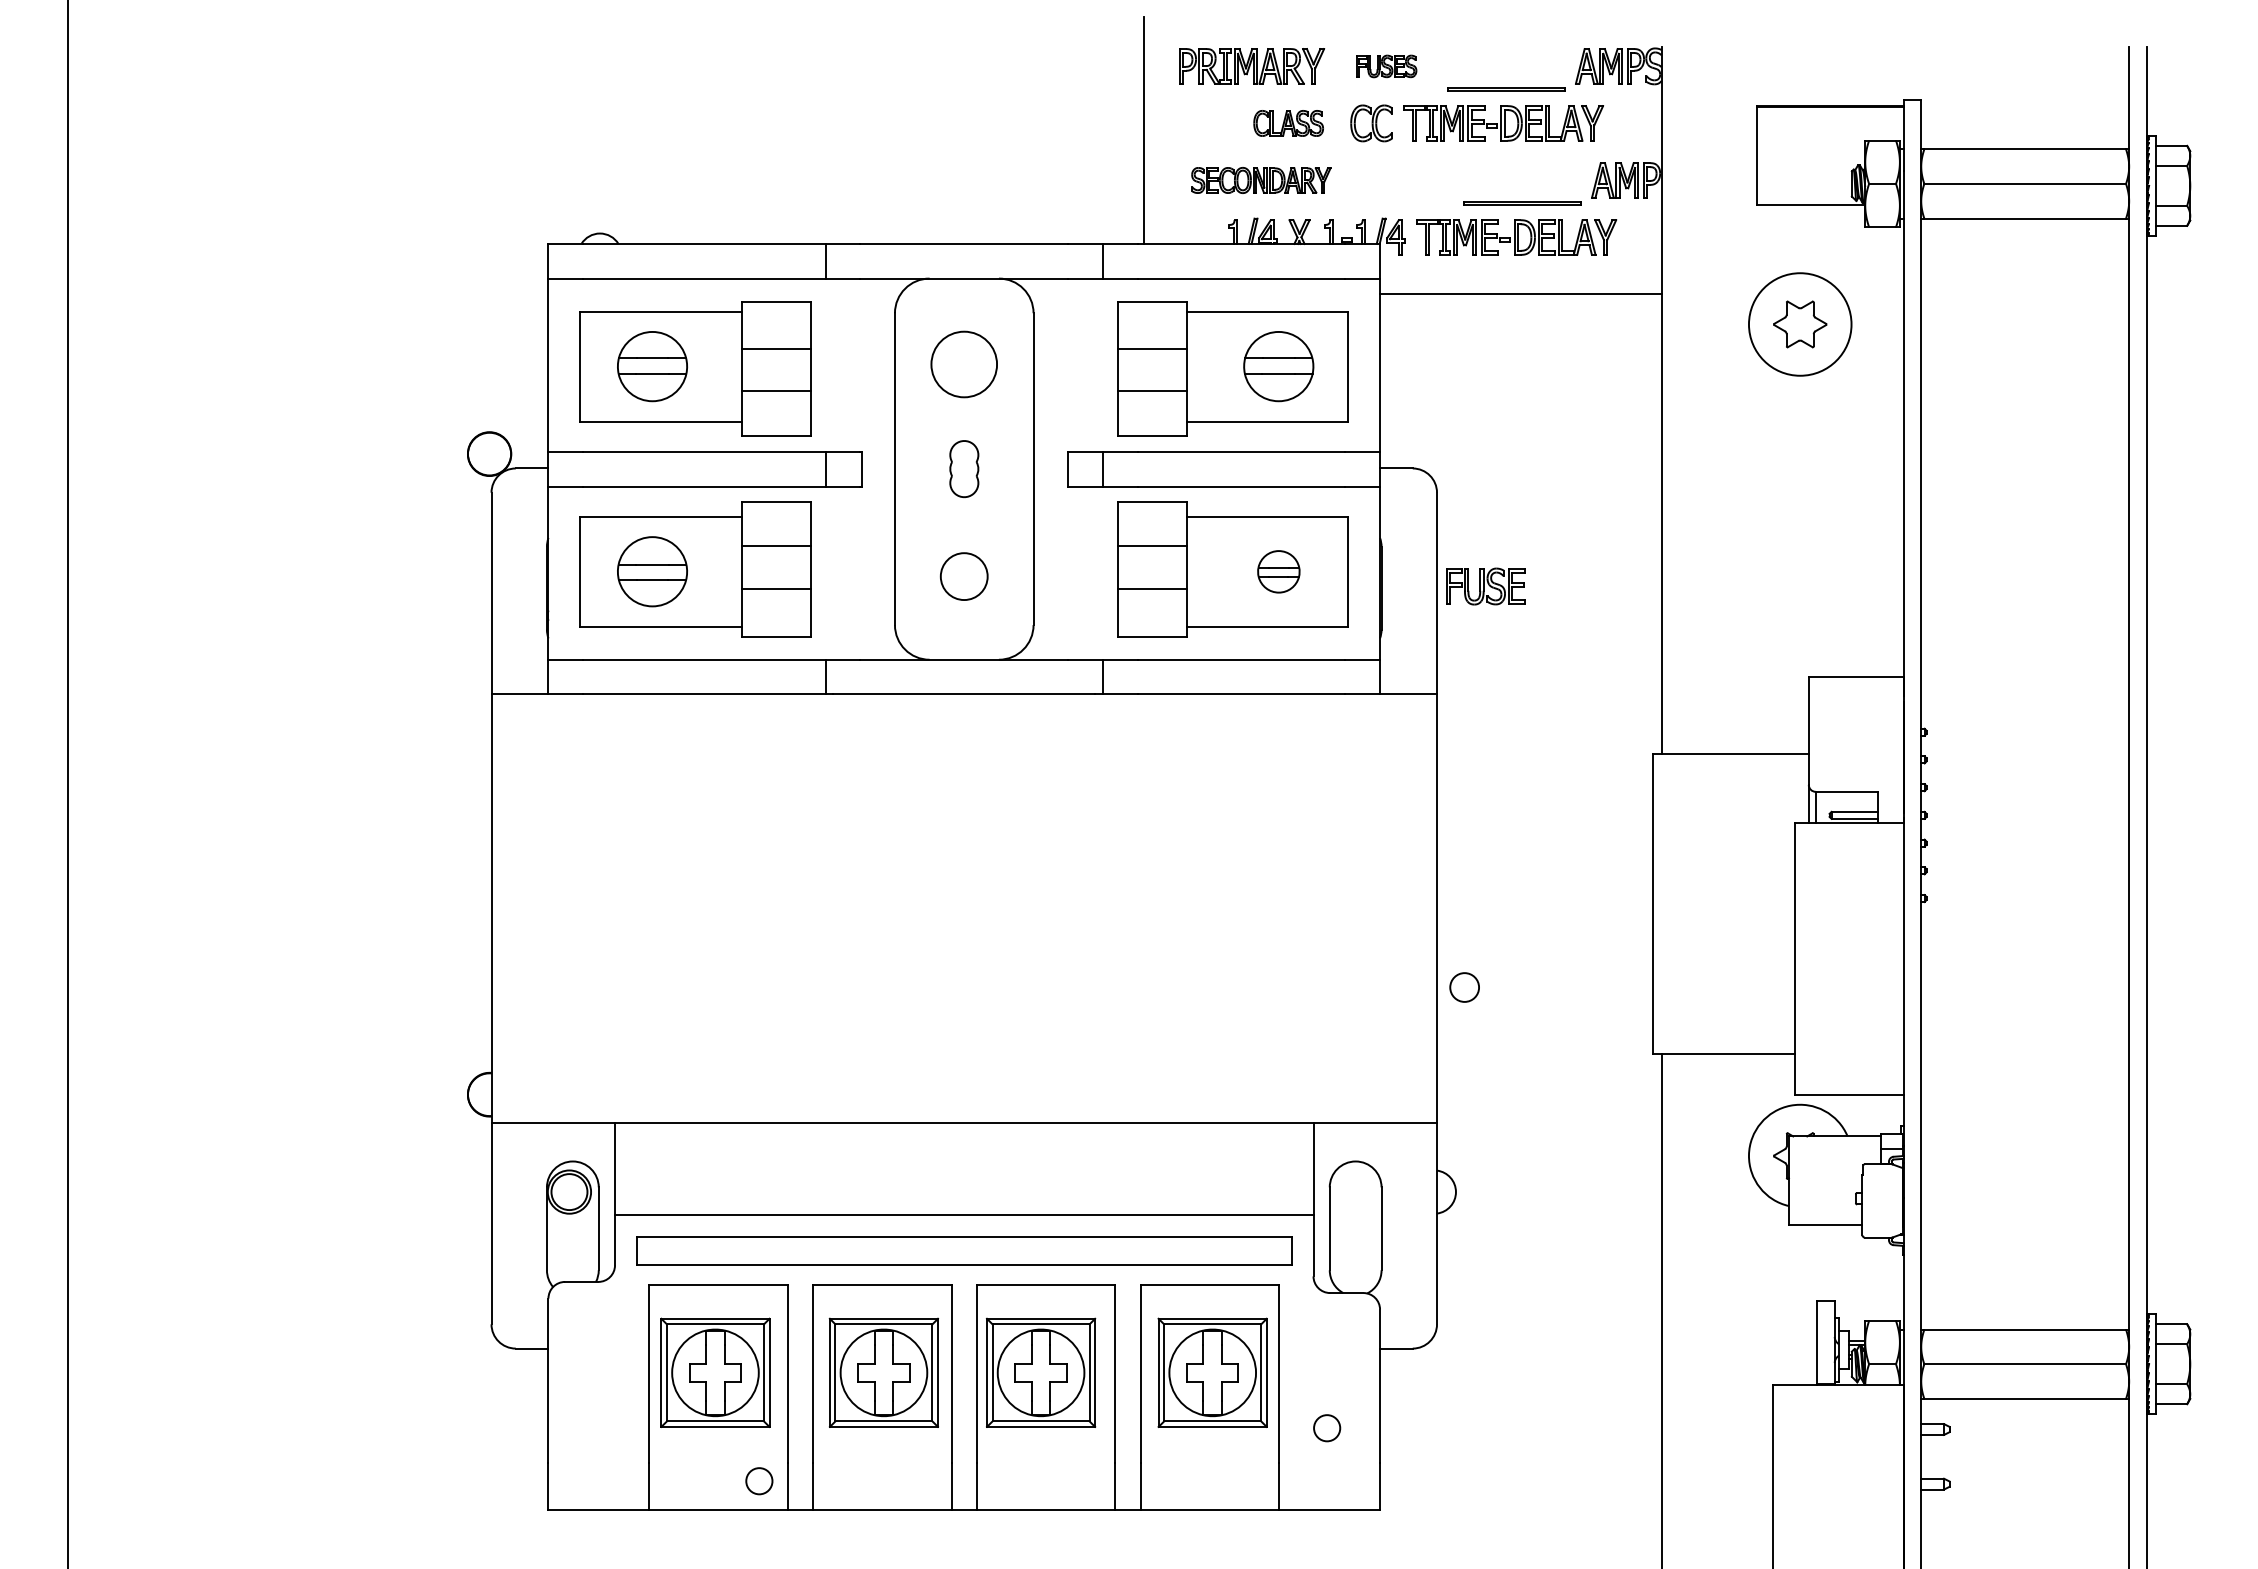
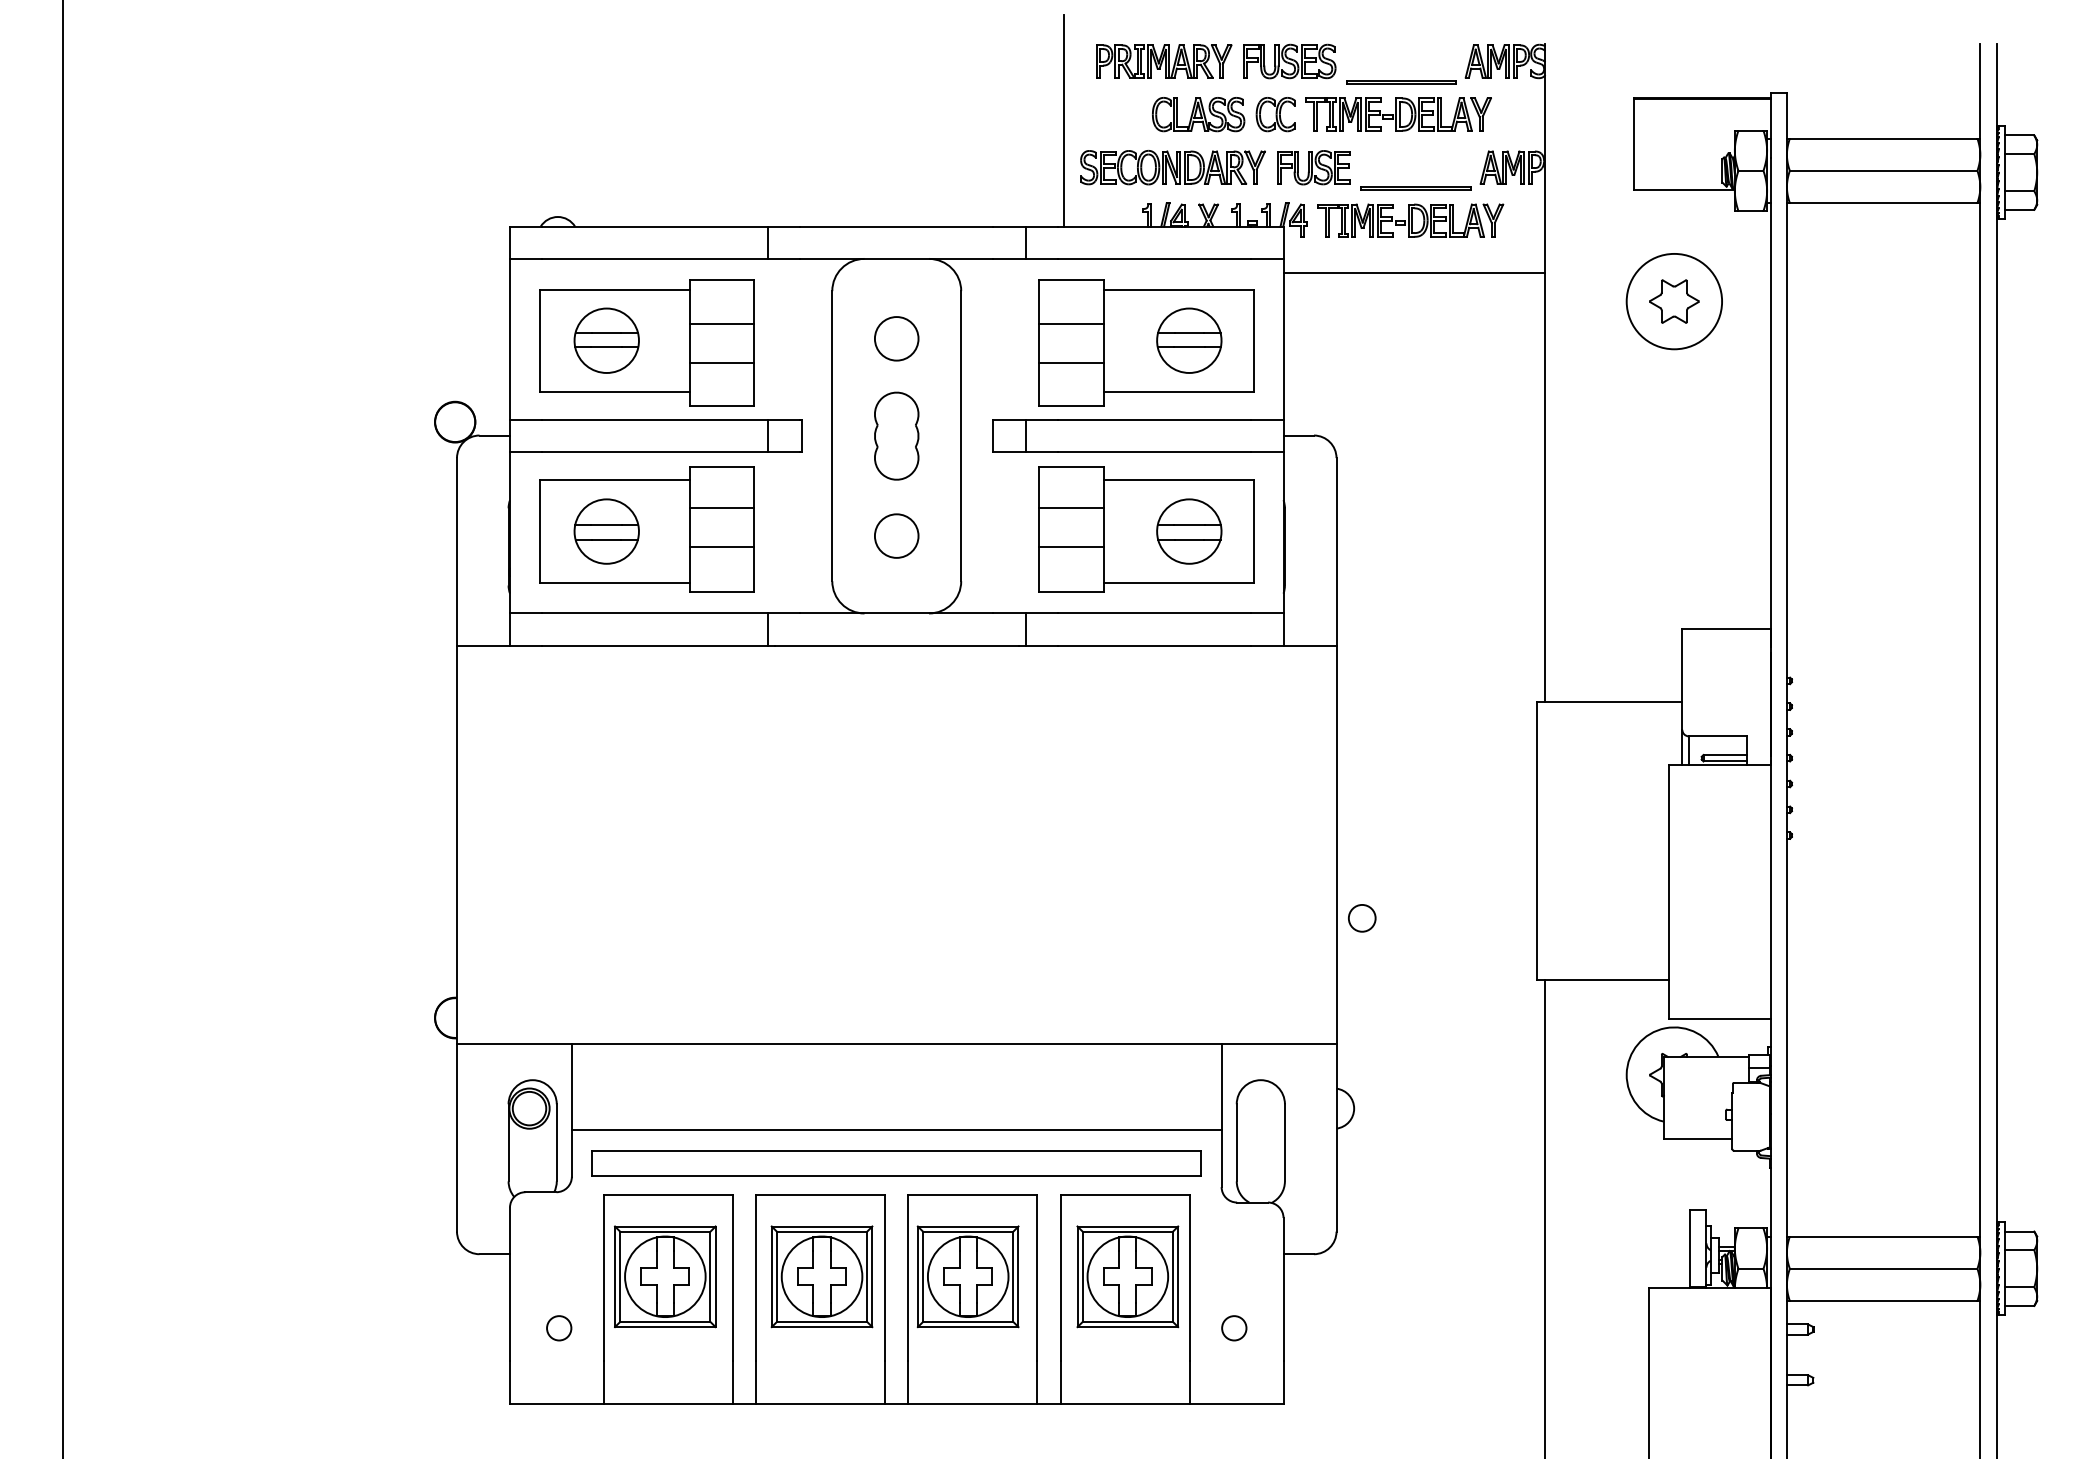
part: (1386, 66) -> (1289, 61), size x1.67
part: (1288, 123) -> (1198, 114), size x1.43
part: (1261, 180) -> (1173, 167), size x1.43
circle: (963, 364) -> (896, 338), size x0.71
part: (964, 468) -> (896, 435), size x1.67
part: (1278, 571) -> (1189, 531), size x1.67
part: (1485, 586) -> (1313, 167), moved
circle: (759, 1481) -> (559, 1328), moved

